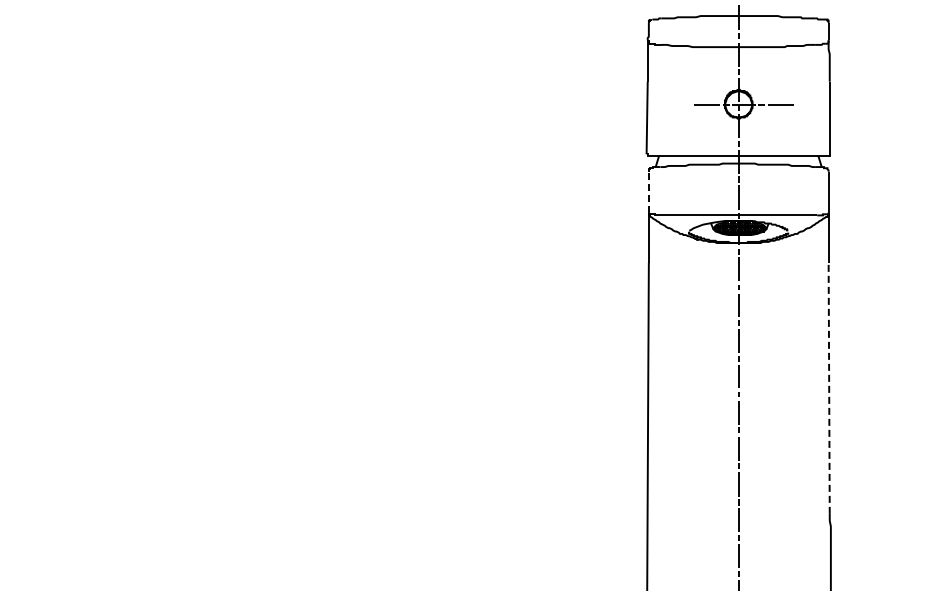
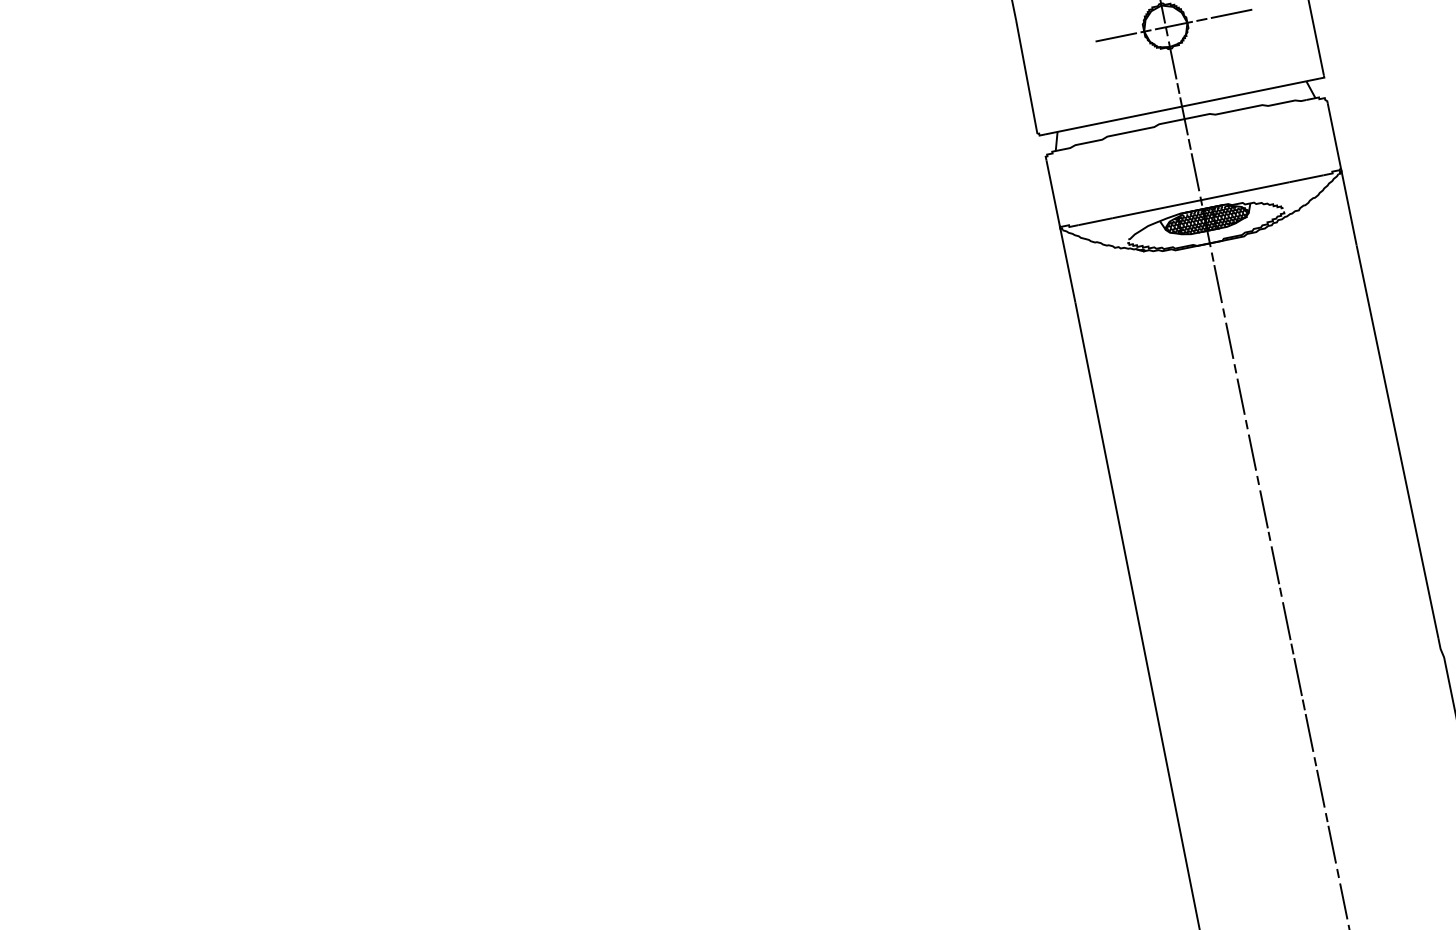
line: (648, 193) -> (1052, 194), dashed -> solid
line: (829, 388) -> (1398, 442), dashed -> solid

